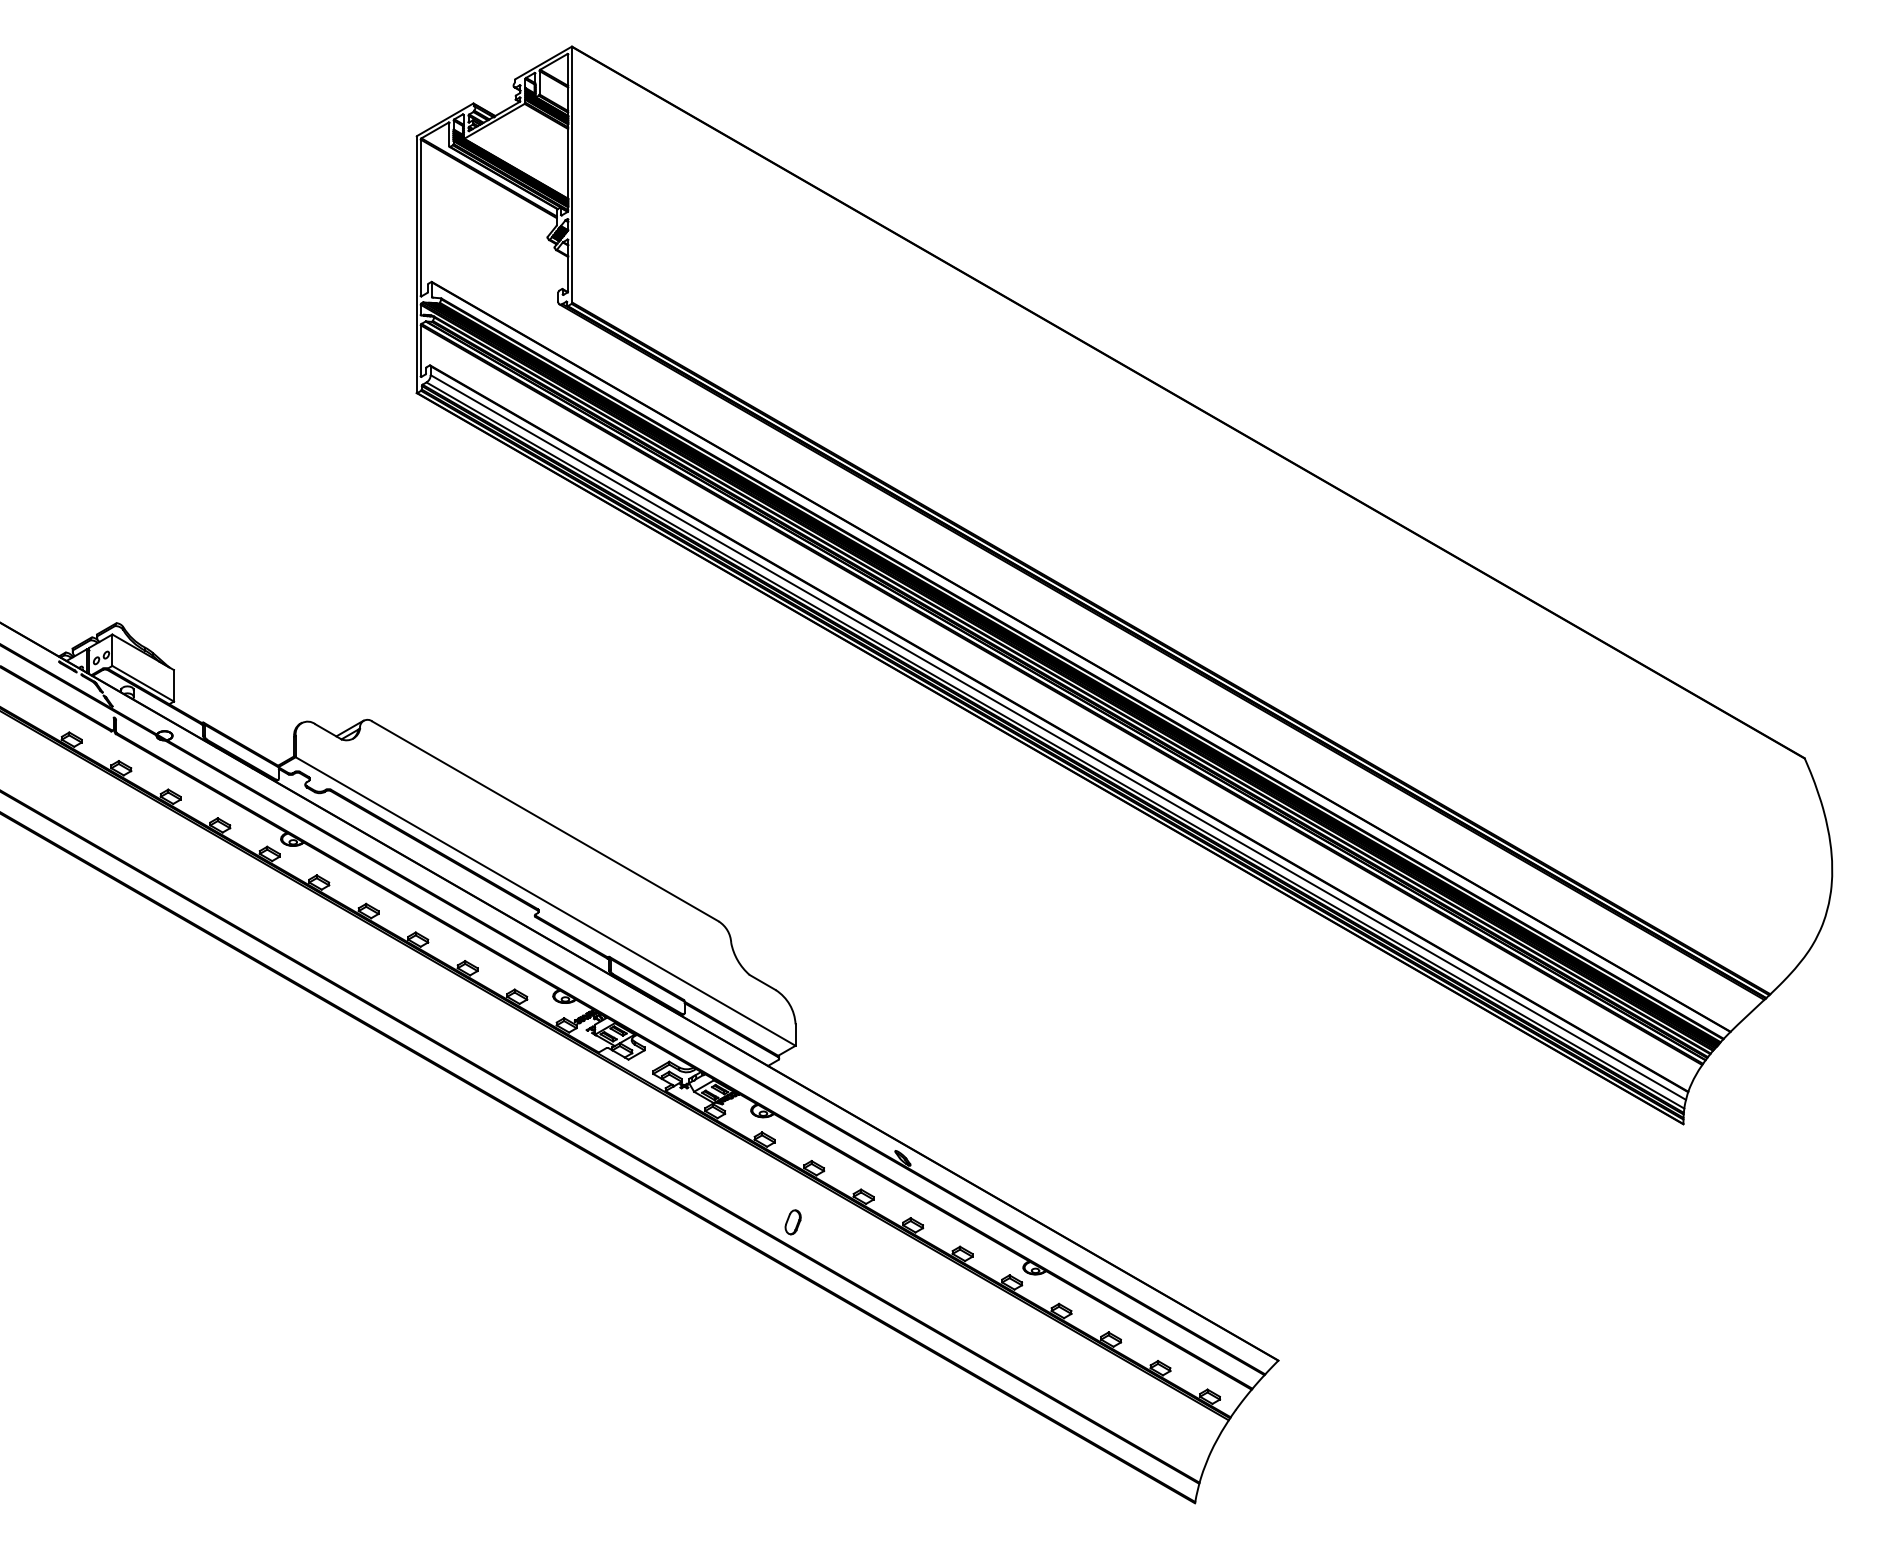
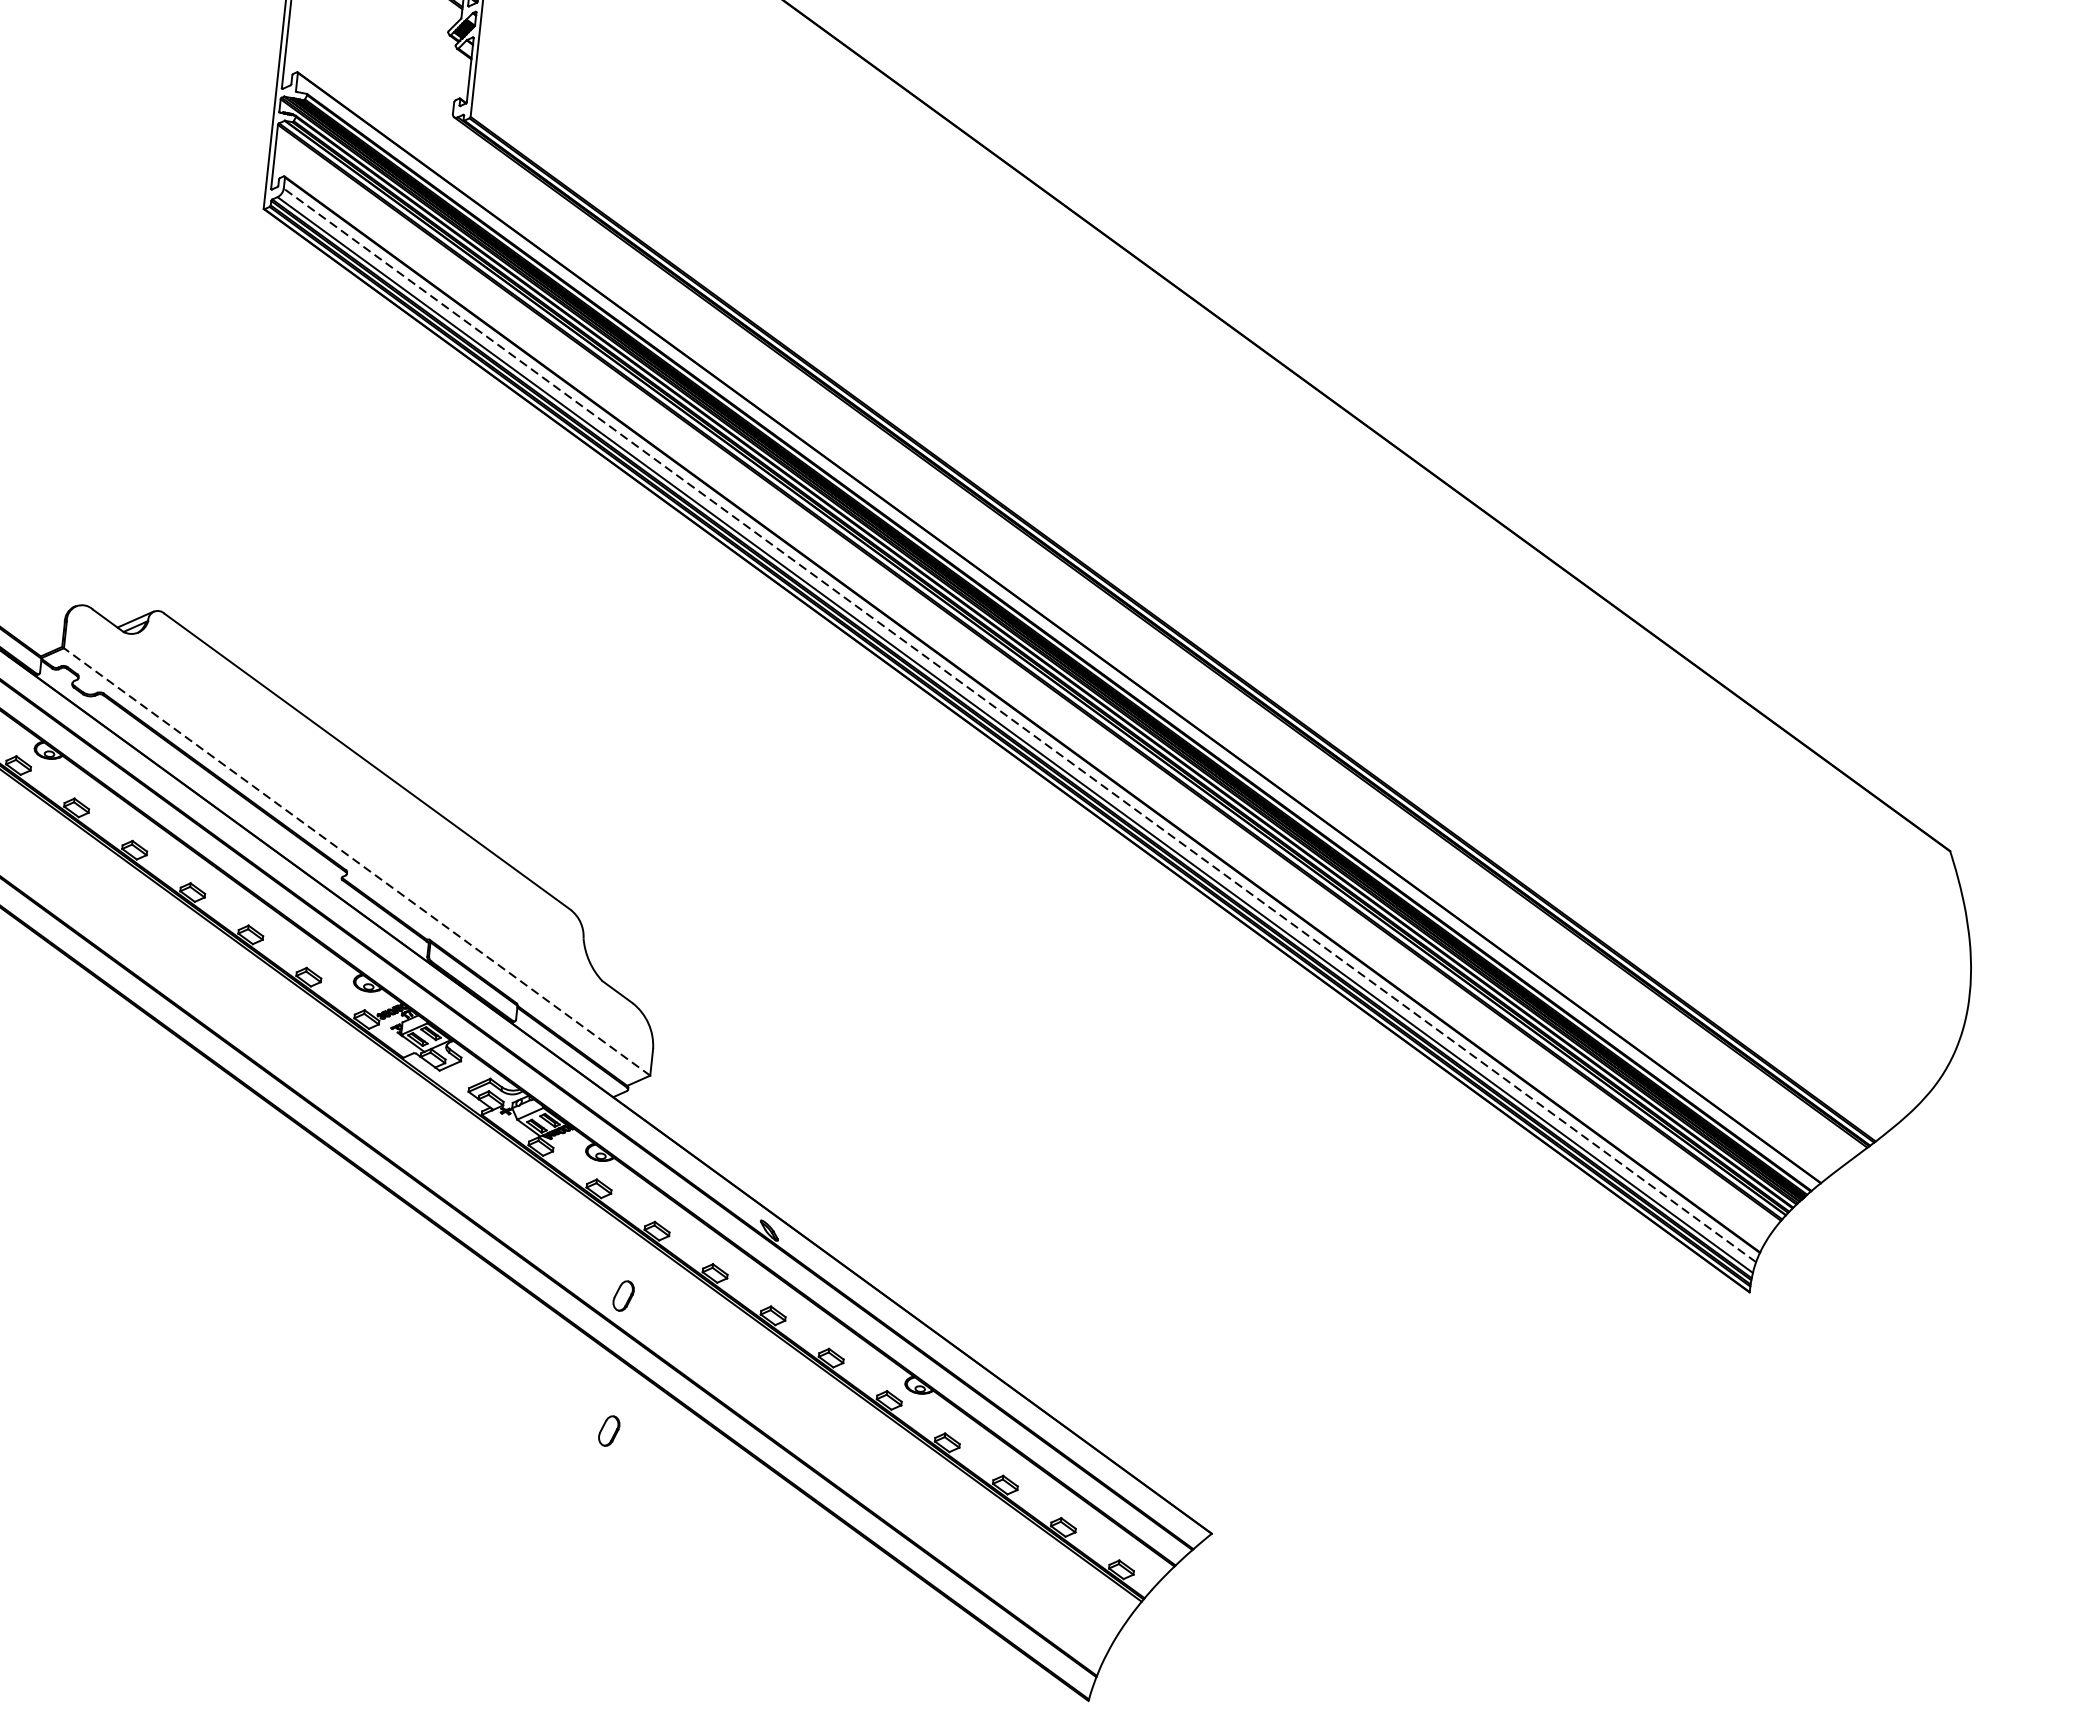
line: (1058, 737) -> (1020, 725), solid -> dashed
line: (545, 901) -> (356, 861), solid -> dashed
part: (792, 1330) -> (608, 1431), added

